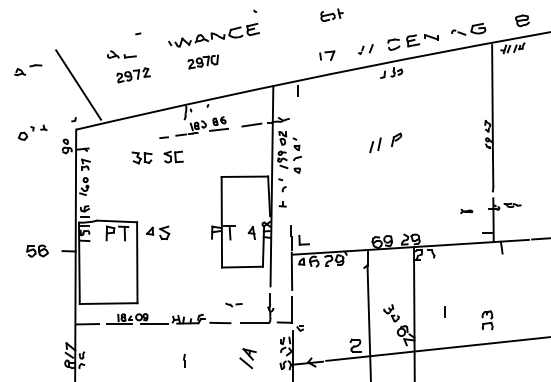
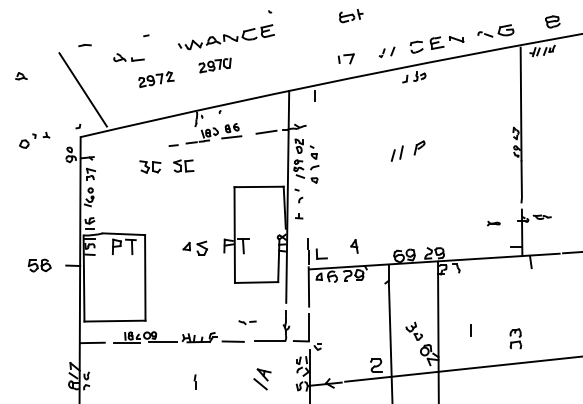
line: (35, 65) -> (84, 45), moved
part: (133, 75) -> (156, 79), moved
part: (158, 232) -> (195, 247), moved
part: (251, 233) -> (354, 246), moved

